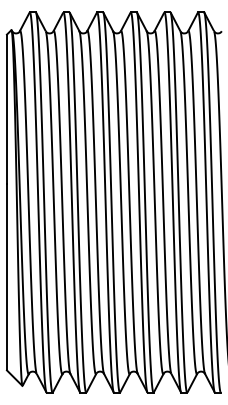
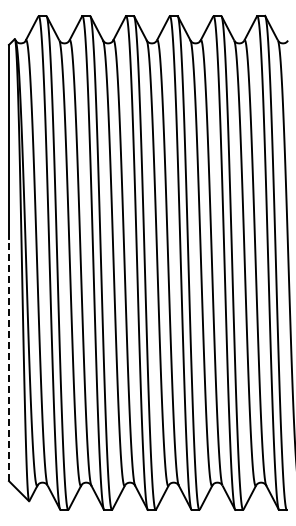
line: (7, 276) -> (9, 359), solid -> dashed

